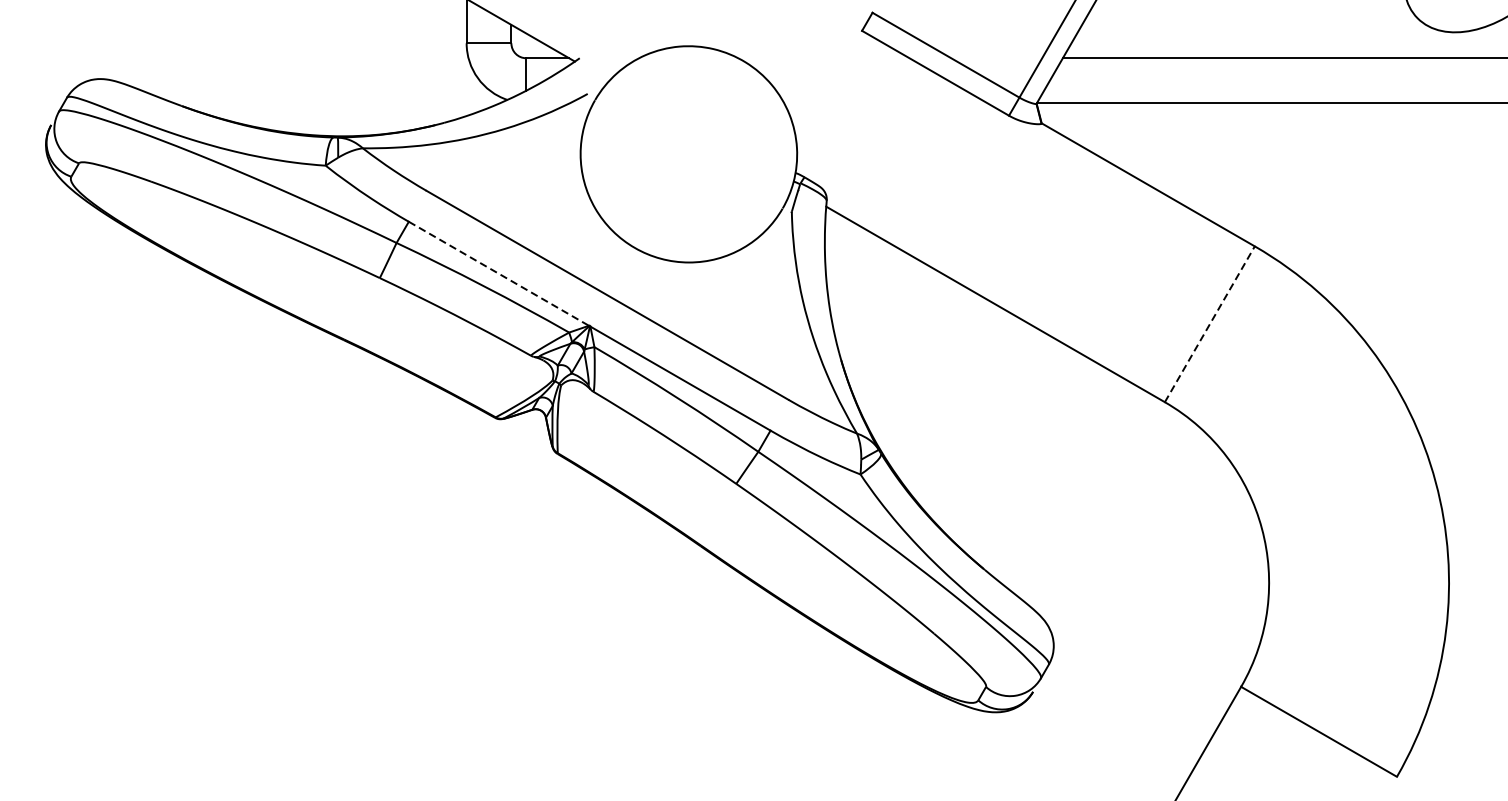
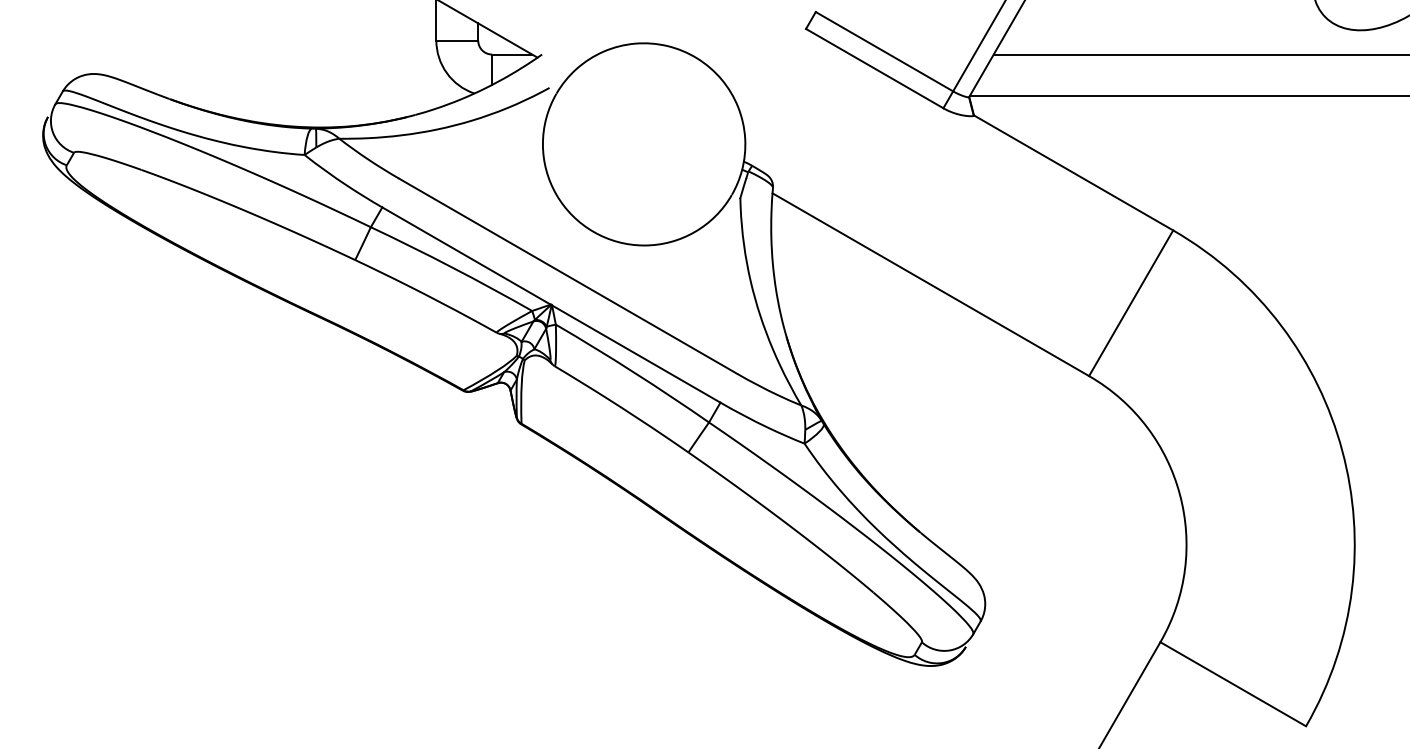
line: (498, 274) -> (466, 256), dashed -> solid
line: (1210, 323) -> (1131, 302), dashed -> solid

